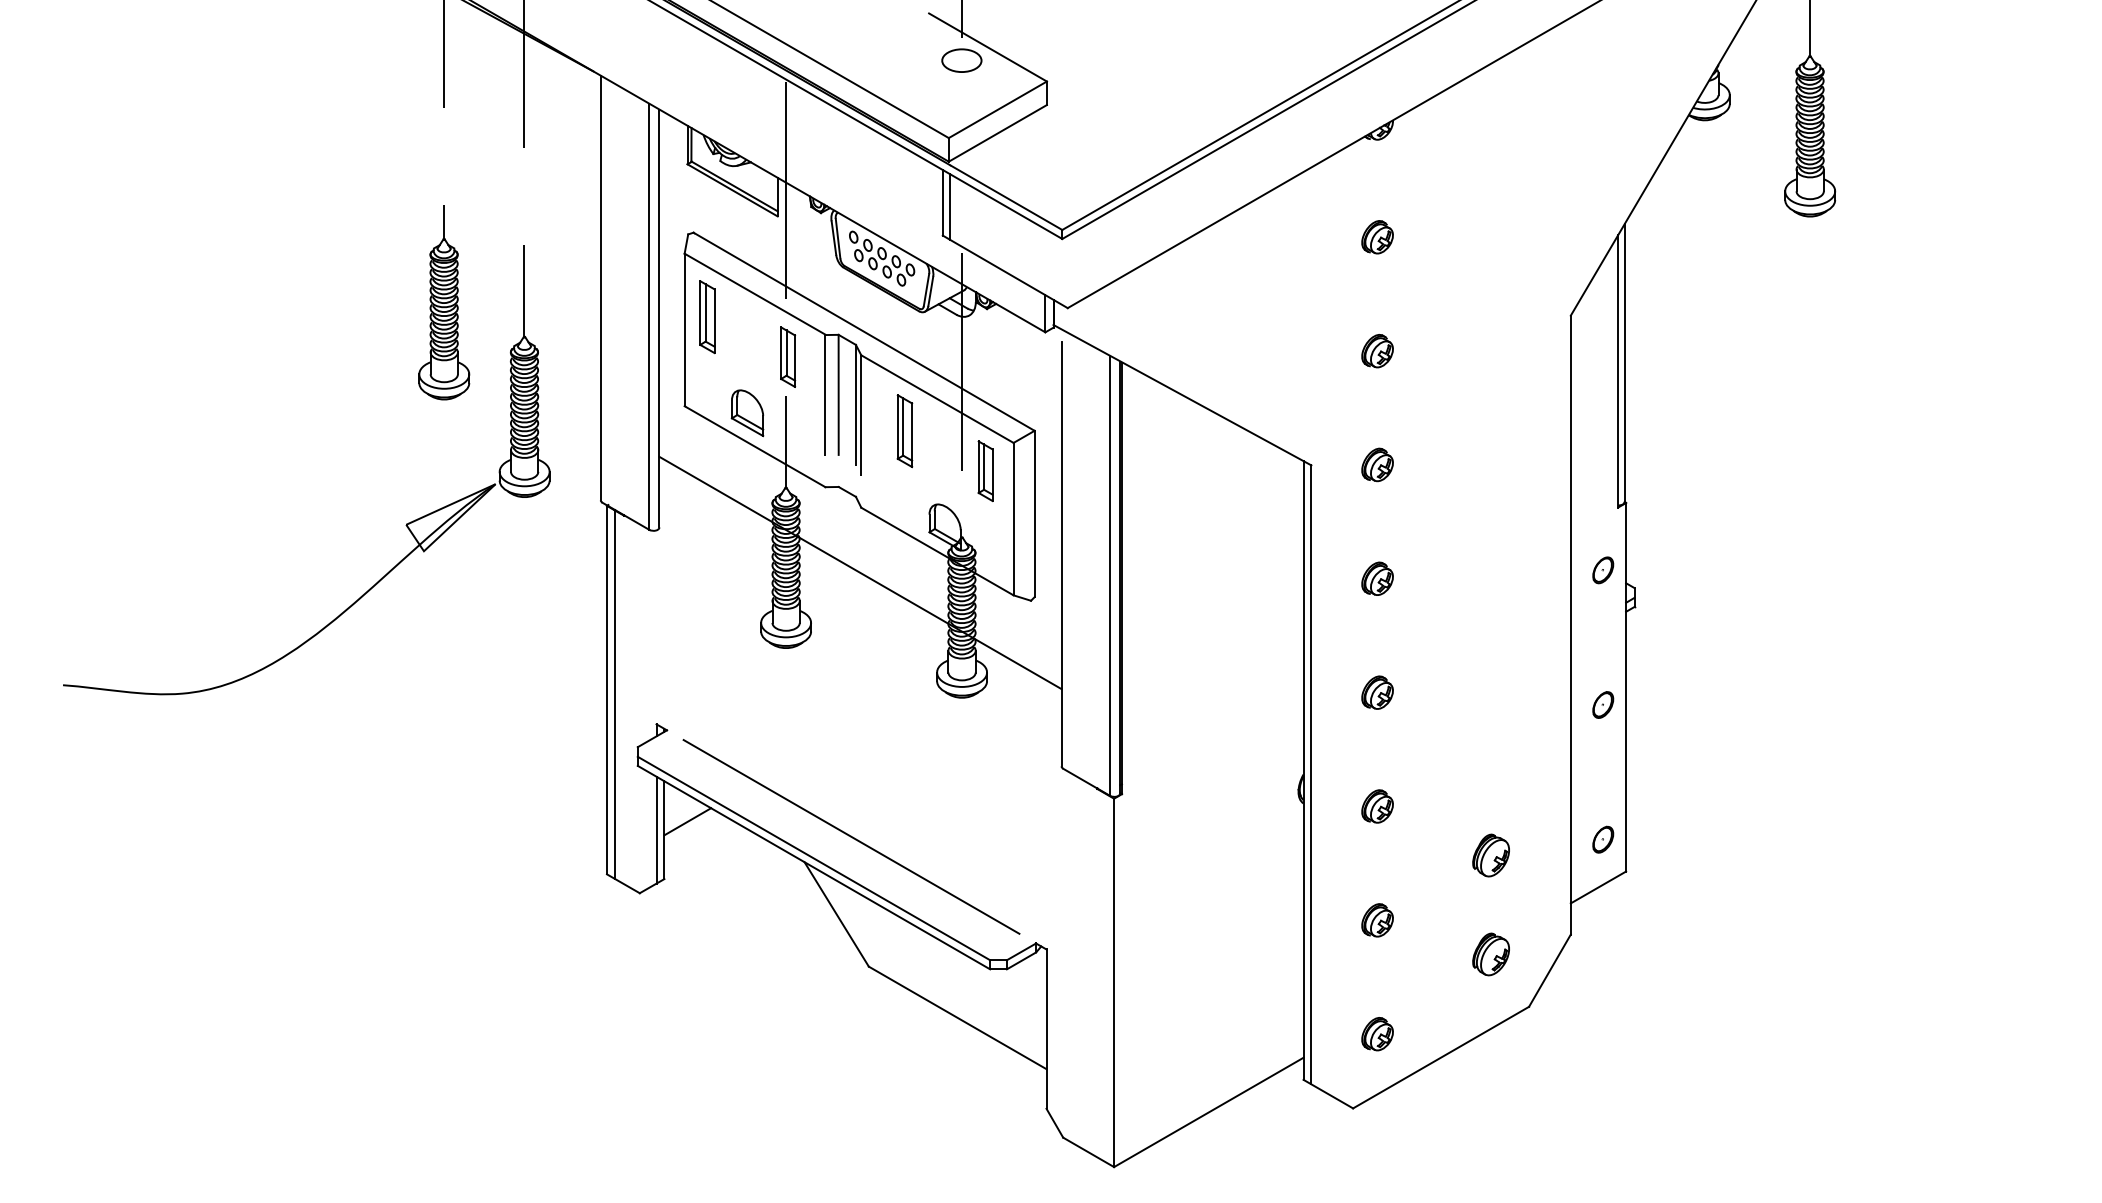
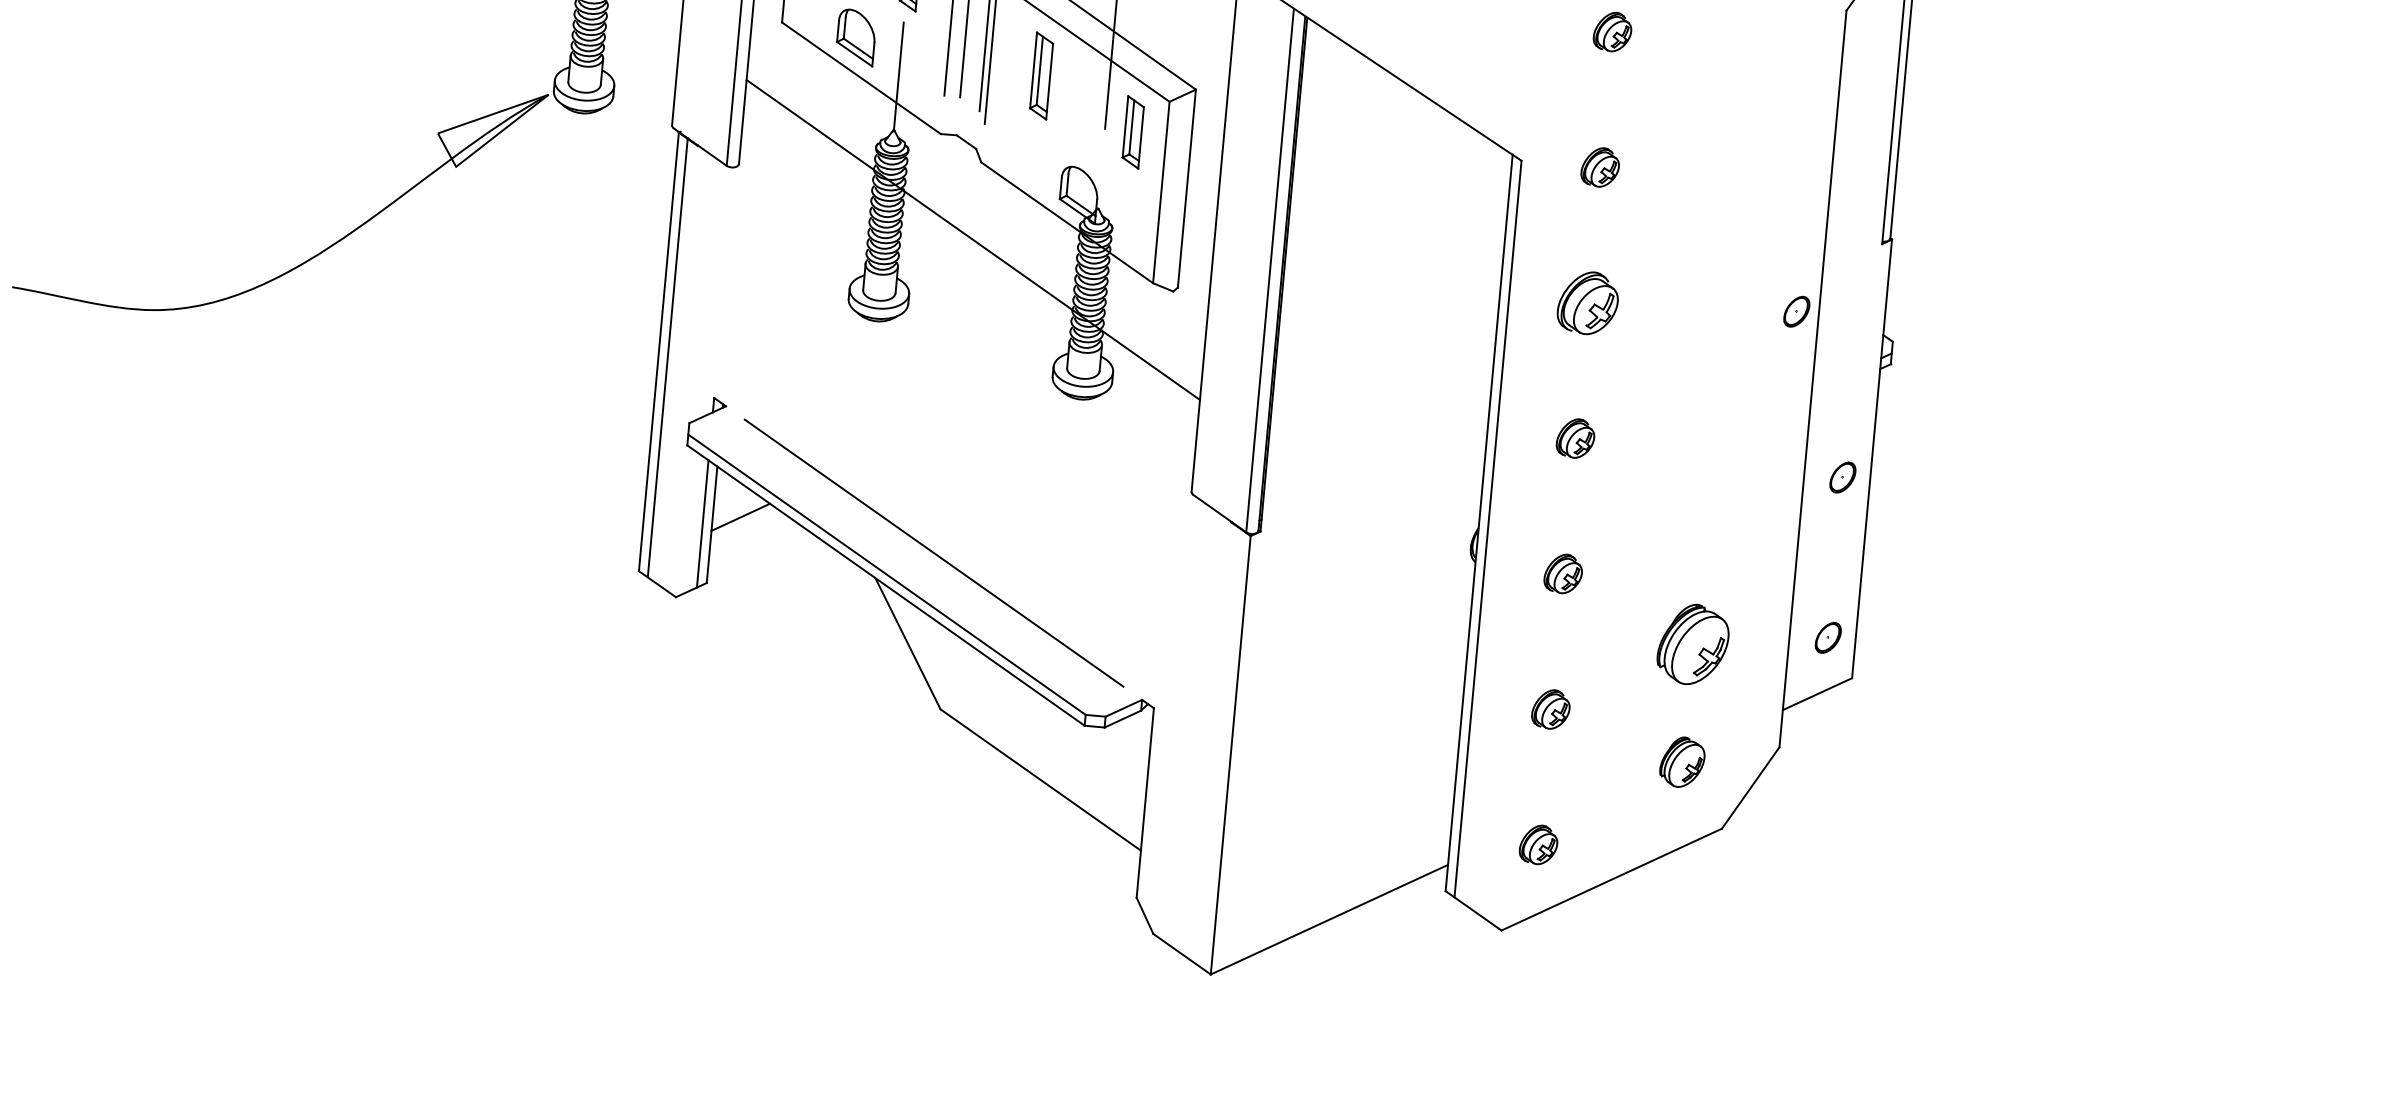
part: (1603, 570) -> (1797, 311), moved
part: (1377, 578) -> (1587, 302), size x1.6
part: (1490, 855) -> (1692, 644), size x1.6

